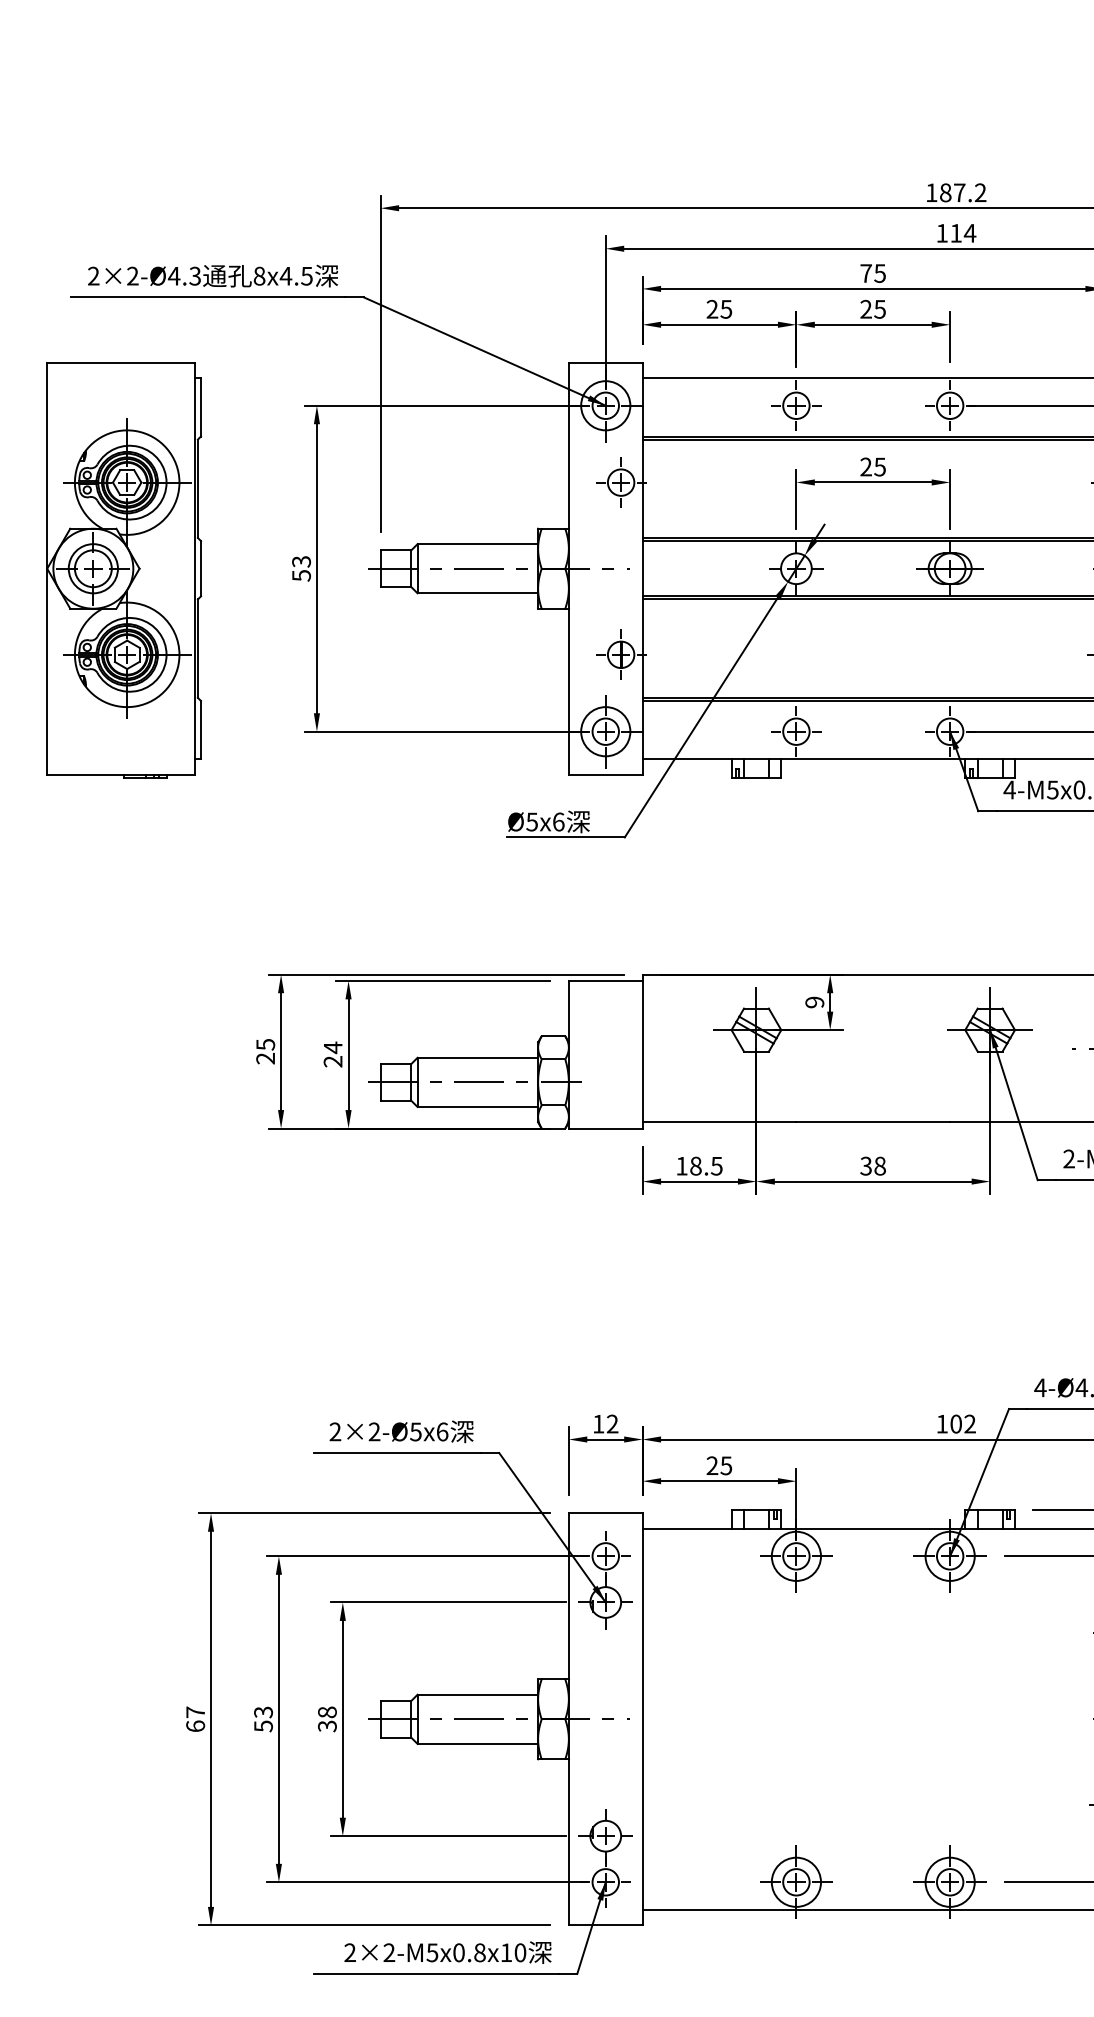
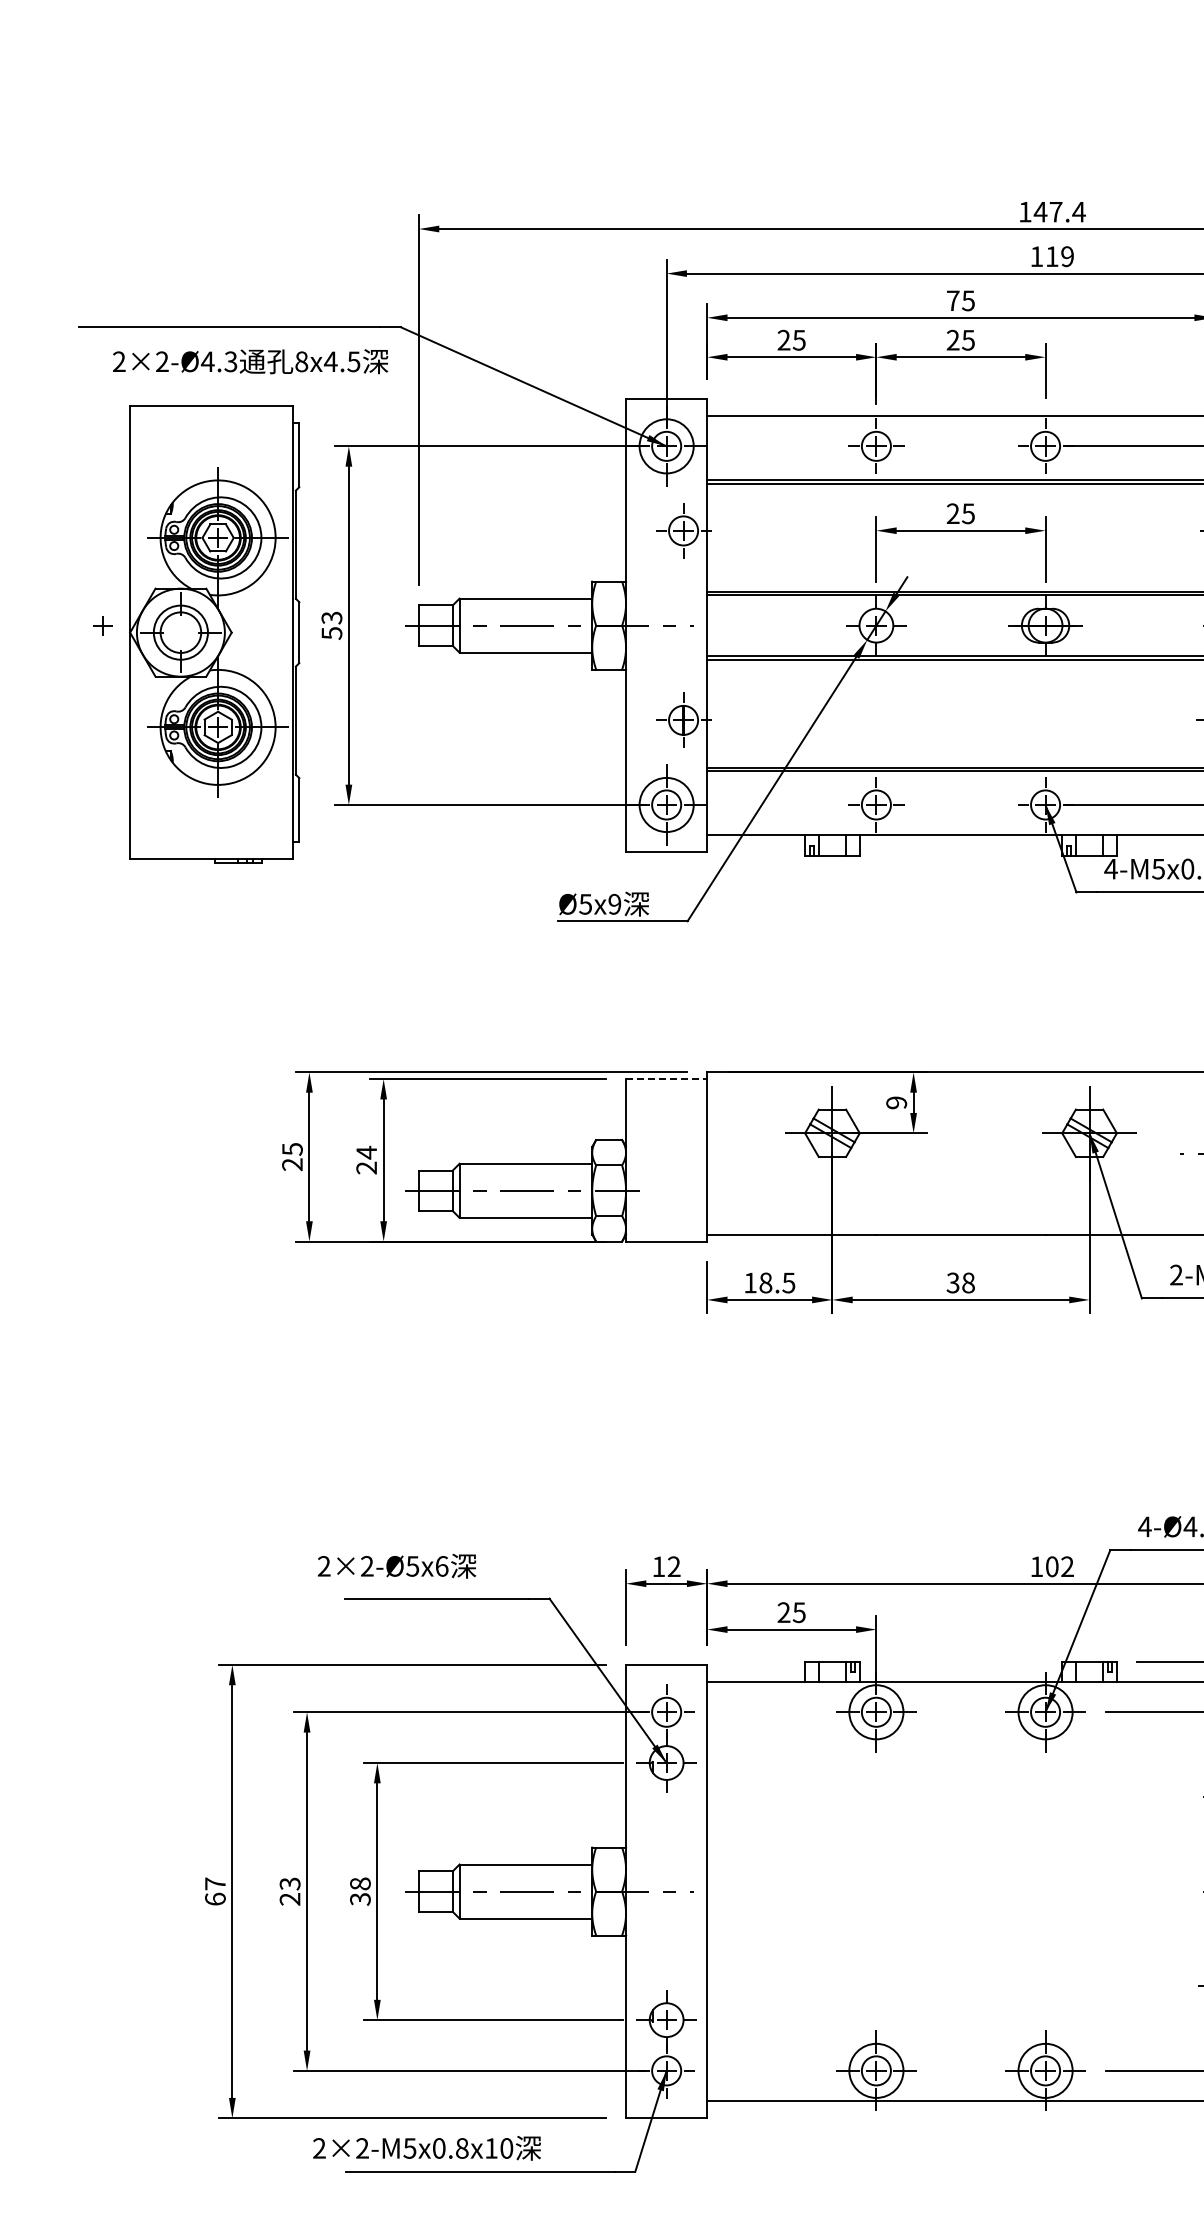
text: (962, 192) -> (1059, 211), 187.2 -> 147.4
text: (970, 233) -> (1067, 256), 114 -> 119
text: (212, 275) -> (250, 361), moved
part: (123, 570) -> (214, 634), moved
text: (558, 821) -> (614, 903), Ø5x6 -> Ø5x9
line: (605, 981) -> (666, 1079), solid -> dashed
text: (402, 1431) -> (397, 1565), moved
text: (262, 1726) -> (289, 1899), 53 -> 23
text: (447, 1951) -> (426, 2147), moved

